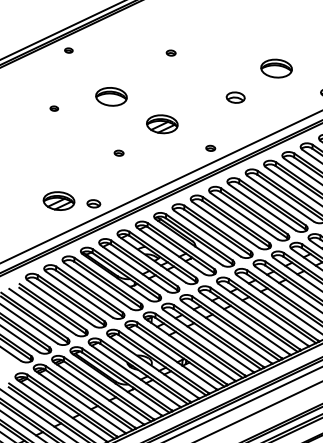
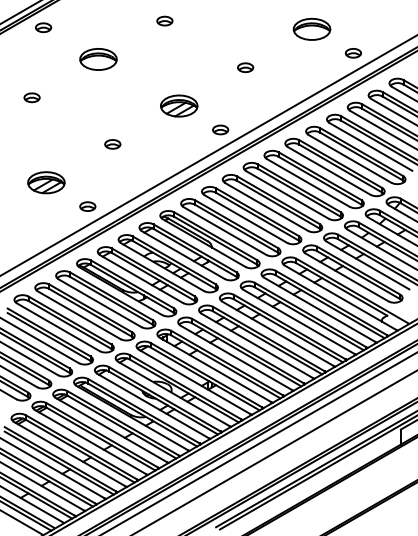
part: (68, 50) -> (43, 27), size x1.67
part: (170, 52) -> (164, 20), size x1.43
part: (276, 67) -> (311, 28), moved
part: (111, 96) -> (98, 59), moved
part: (235, 97) -> (245, 67), size x0.71
part: (53, 108) -> (31, 97), size x1.67
part: (162, 123) -> (179, 105), moved
part: (210, 147) -> (220, 129), size x1.43
part: (118, 153) -> (112, 144), size x1.43
part: (59, 200) -> (46, 182), moved

